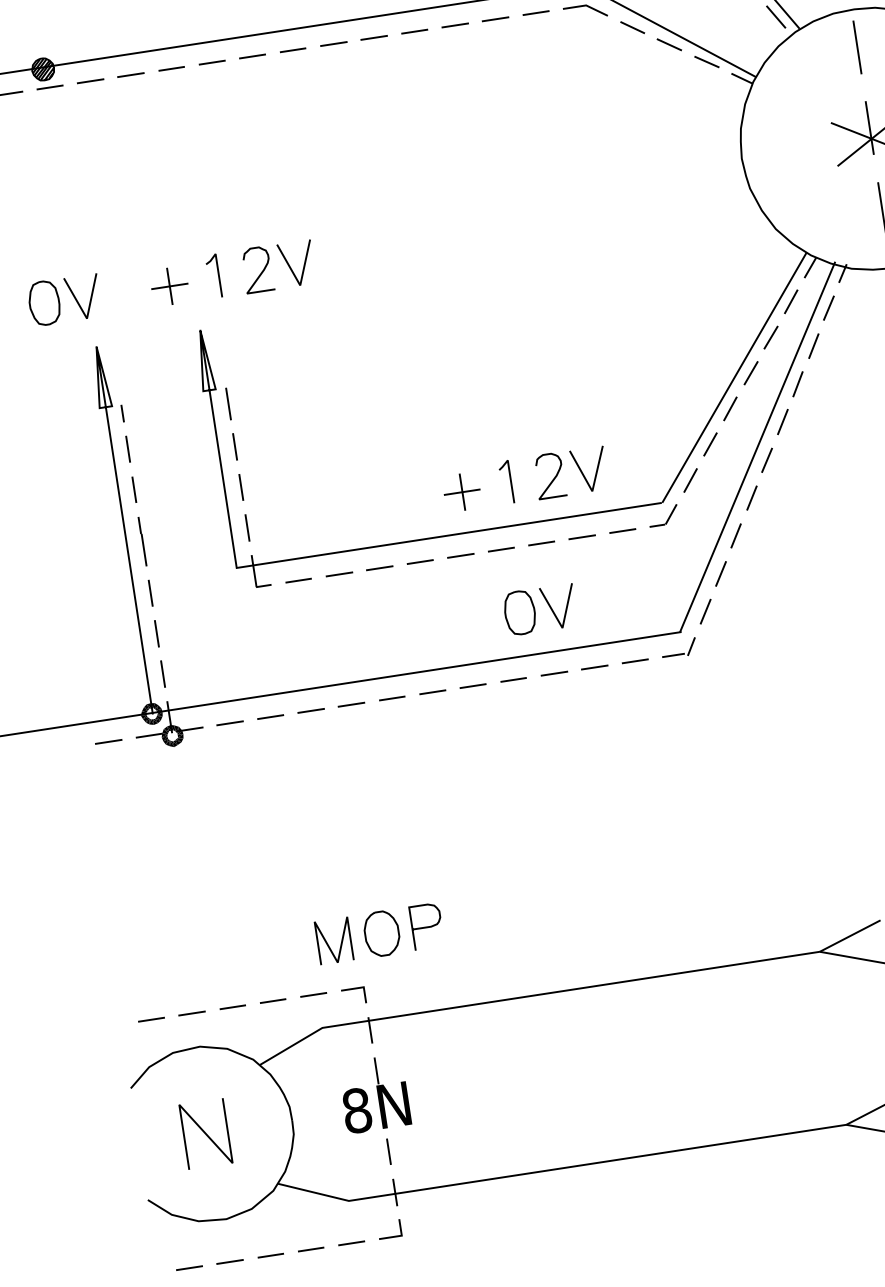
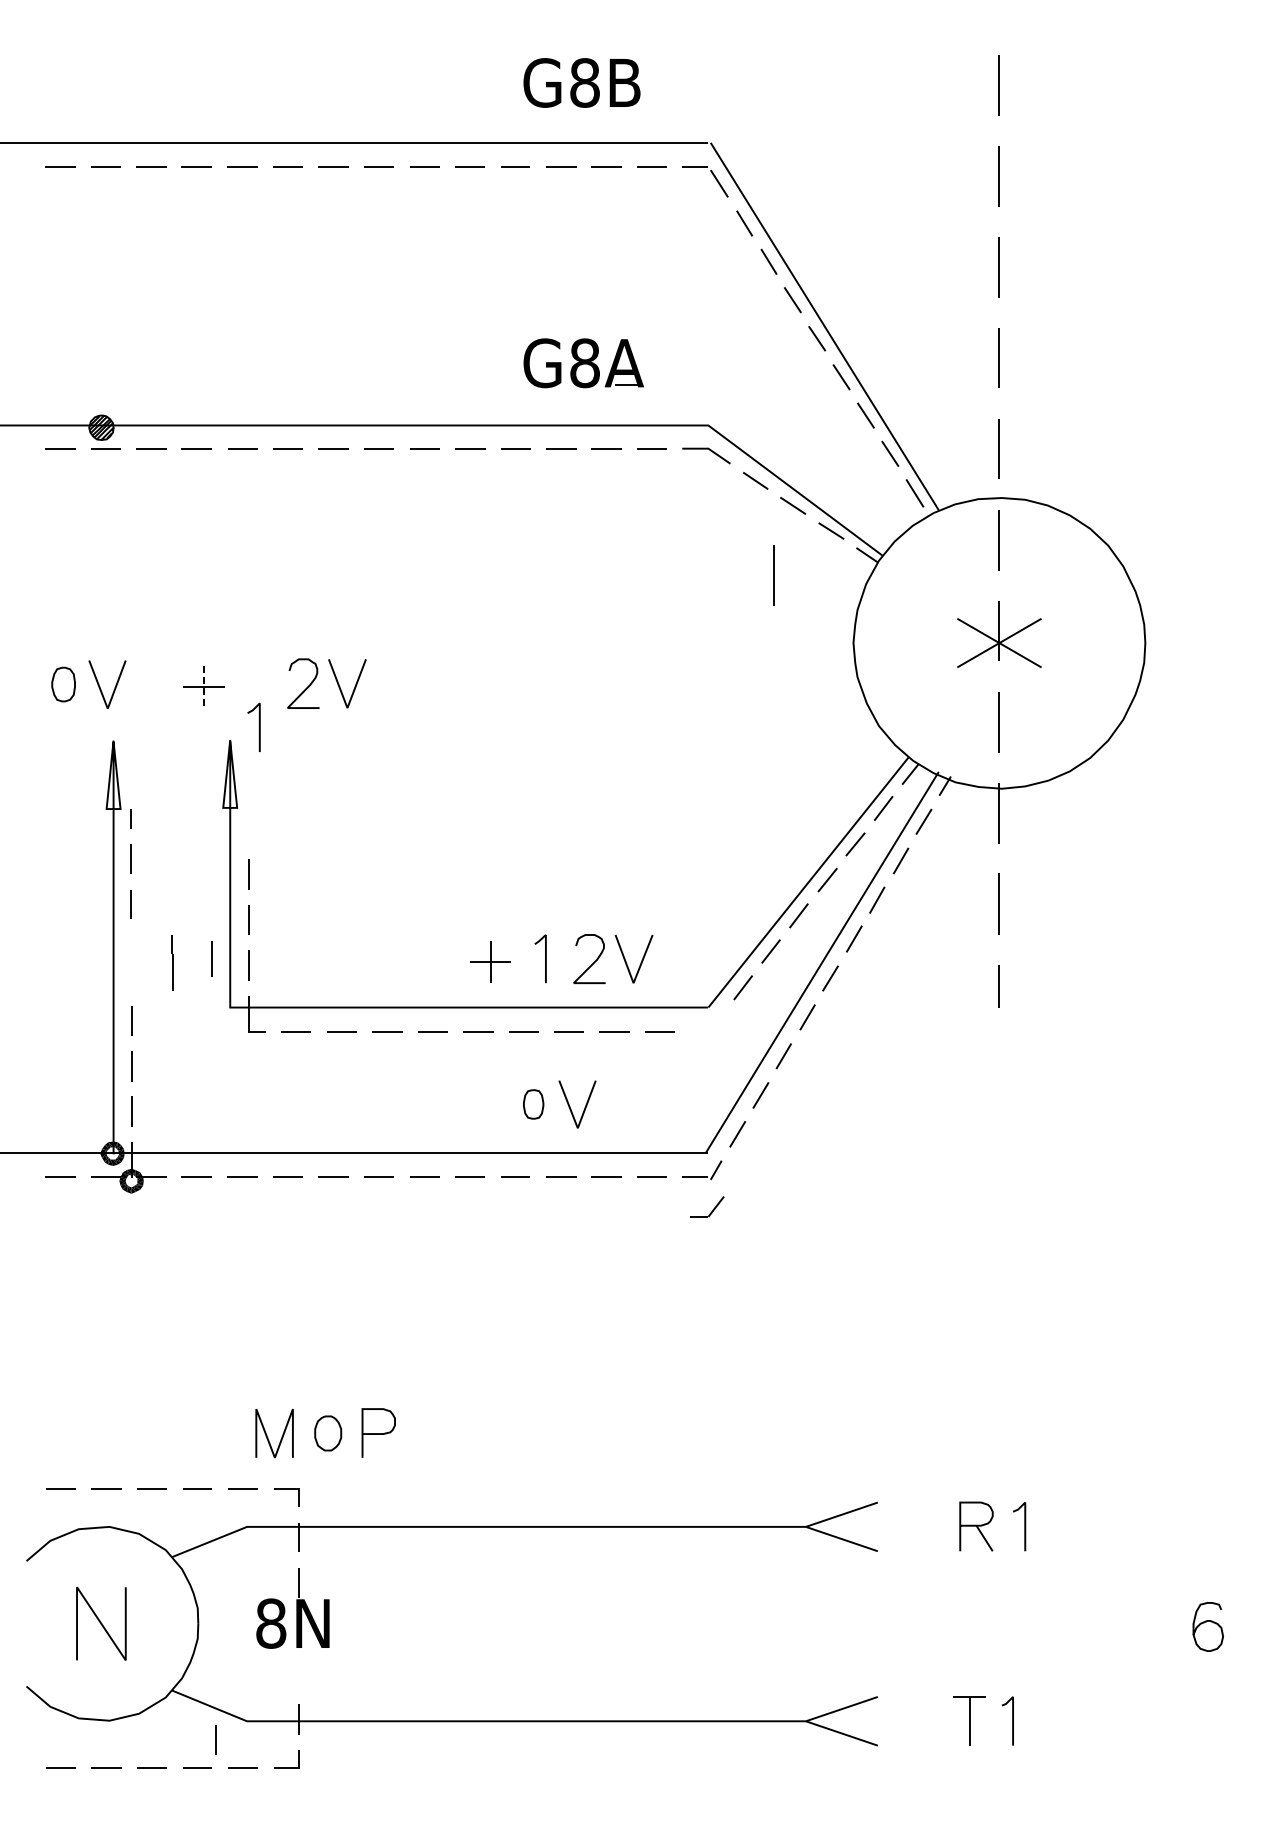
line: (661, 109) -> (773, 575), added
line: (217, 274) -> (258, 726), moved
line: (170, 286) -> (204, 687), solid -> dashed
part: (44, 303) -> (63, 684), size x0.7
line: (228, 403) -> (211, 958), moved
part: (663, 515) -> (707, 1206), moved
line: (142, 541) -> (172, 962), moved
part: (519, 612) -> (533, 1104), size x0.6
part: (381, 933) -> (327, 1433), size x0.7
line: (388, 1151) -> (215, 1739), moved

